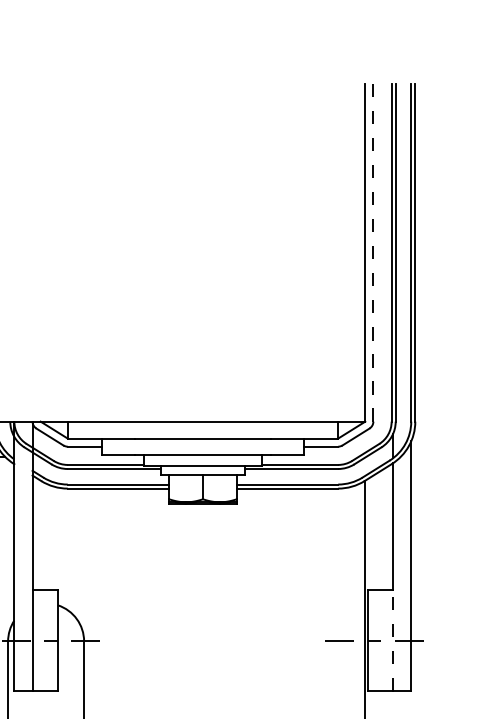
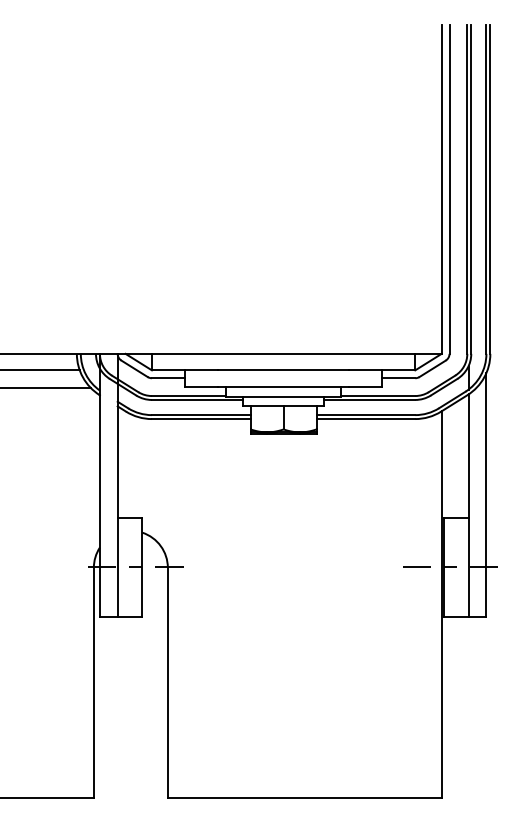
line: (373, 252) -> (449, 189), dashed -> solid
line: (392, 640) -> (468, 566), dashed -> solid

